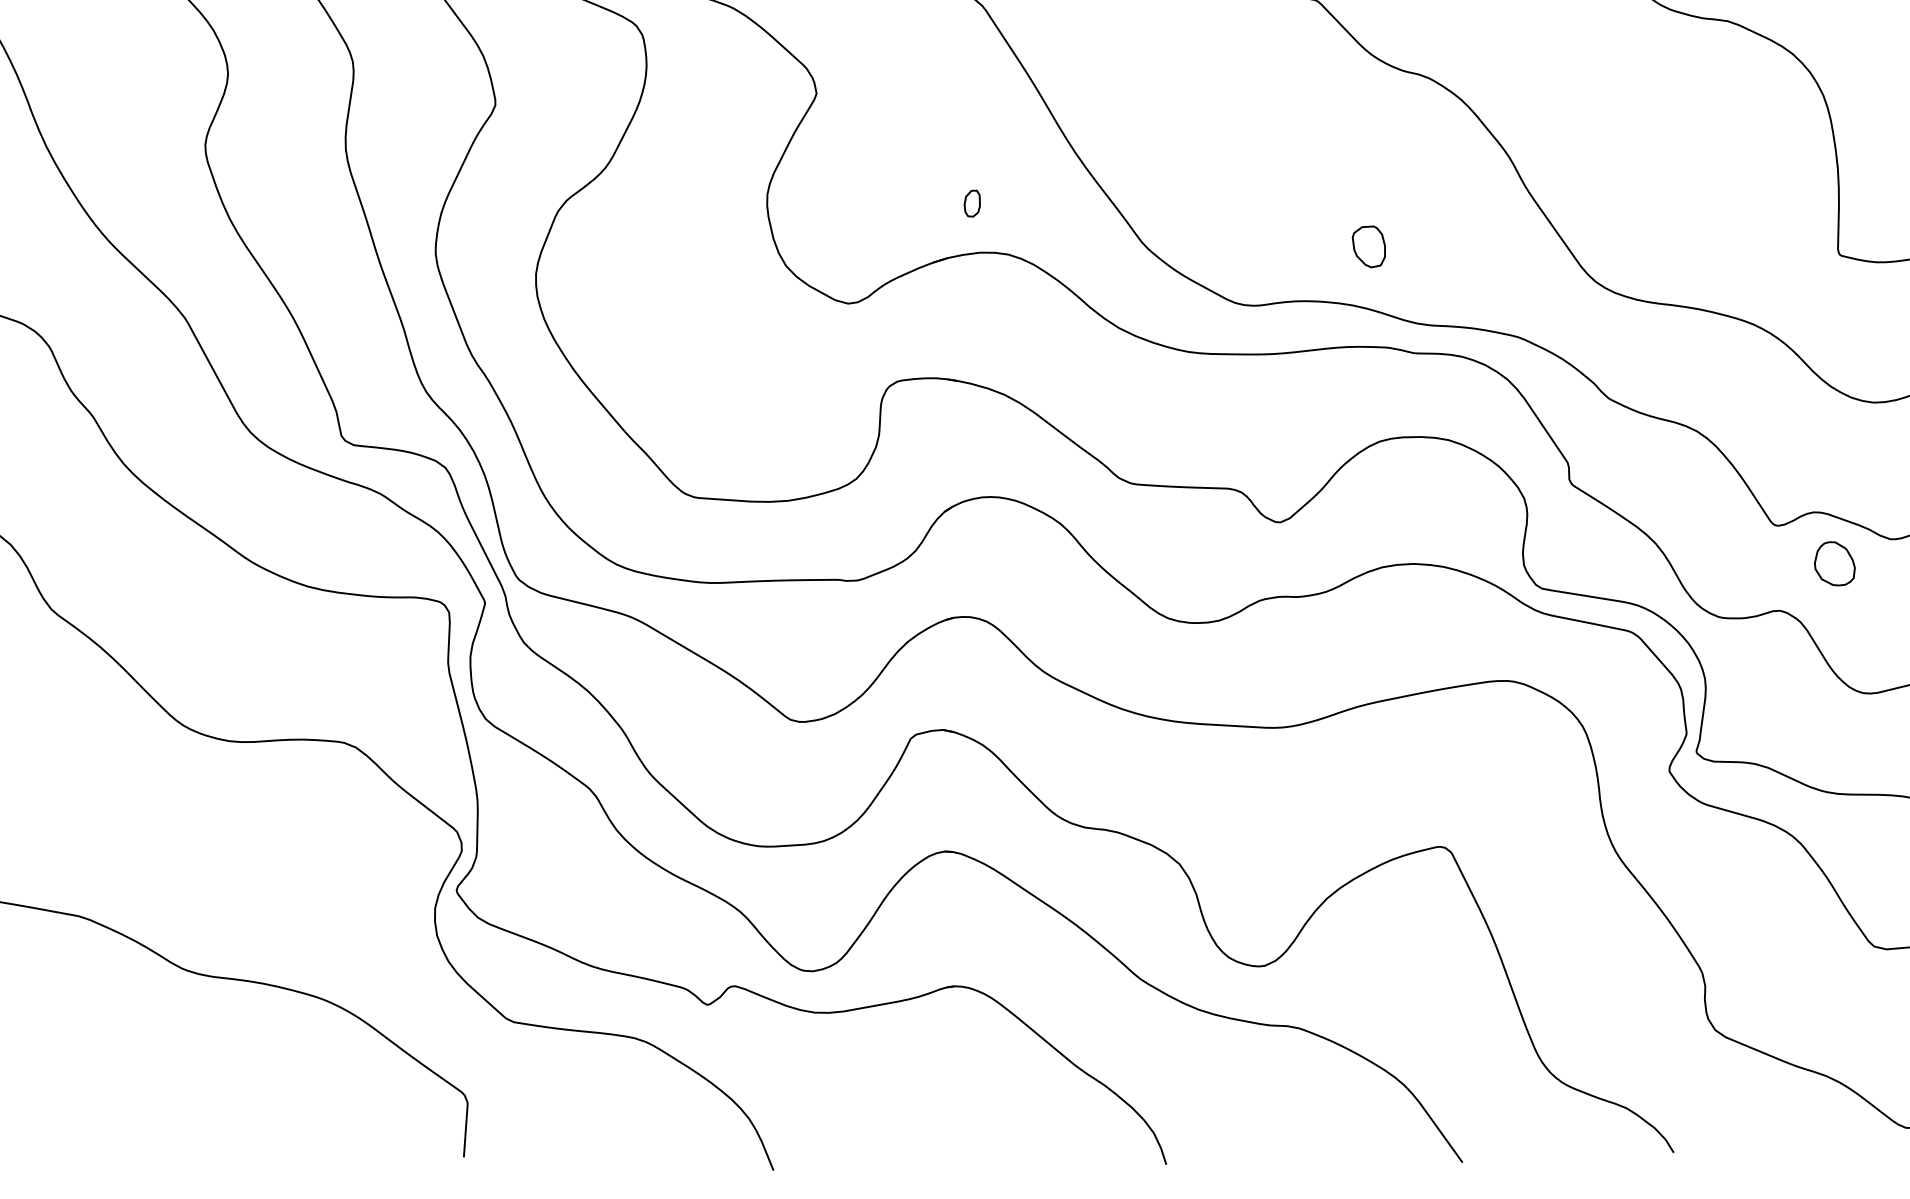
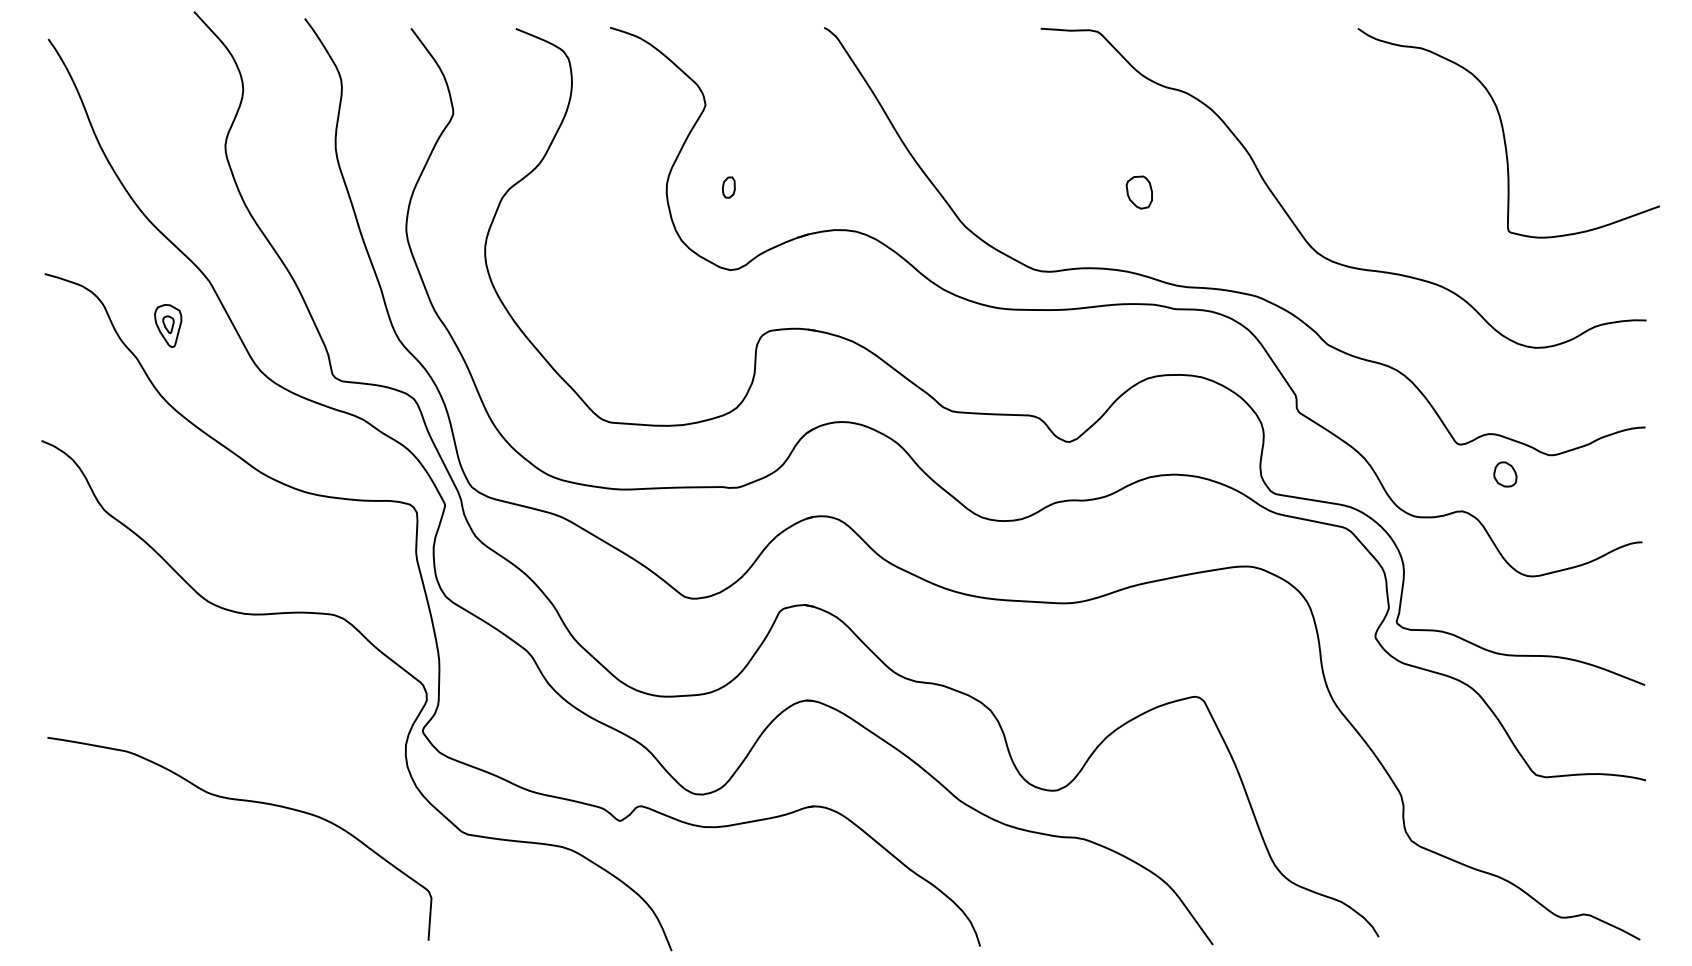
part: (971, 203) -> (728, 187), moved
part: (1367, 246) -> (1138, 192), moved
part: (132, 374) -> (168, 325), added
part: (1835, 563) -> (1505, 474), size x0.71

